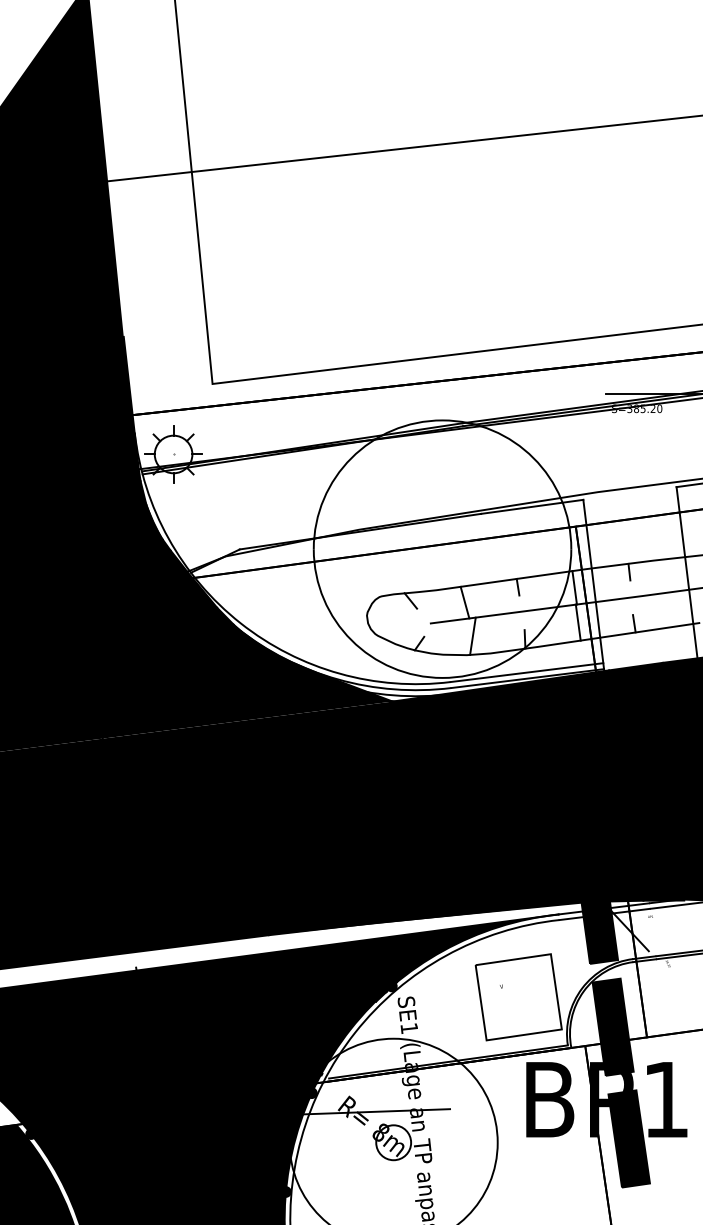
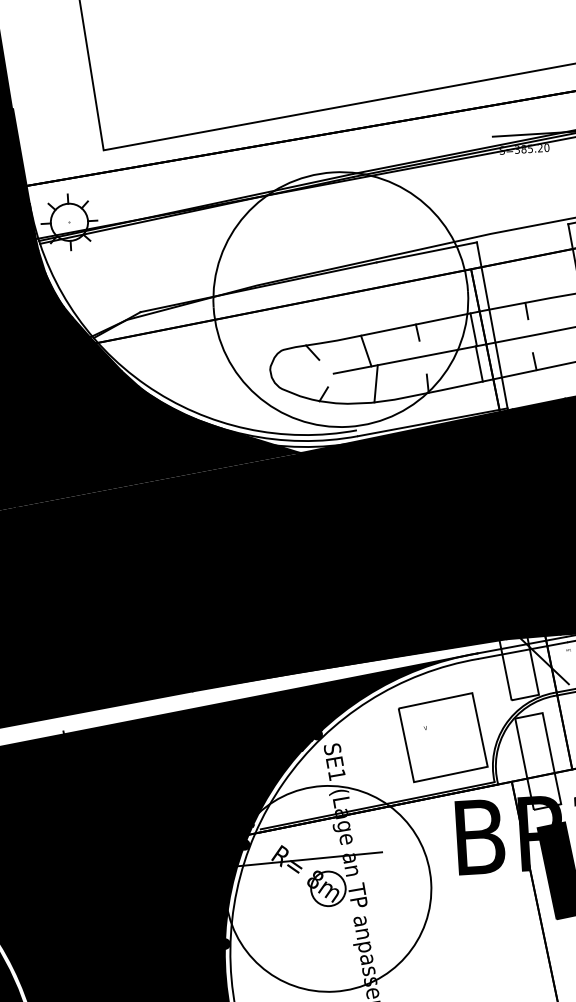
line: (526, 672) -> (431, 416), removed
fill: (597, 914) -> (515, 651), removed
fill: (612, 1026) -> (537, 760), removed

